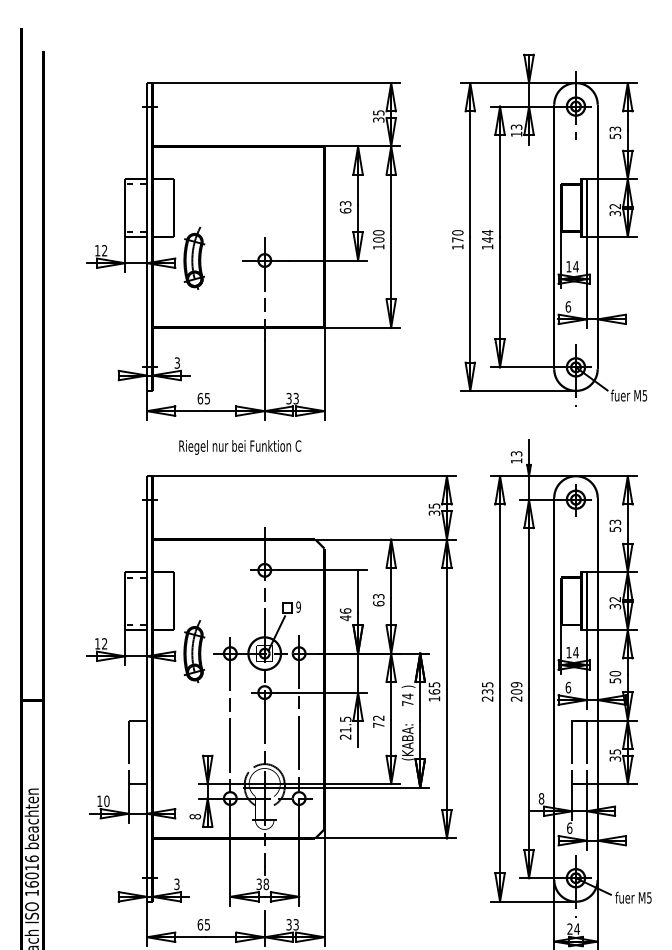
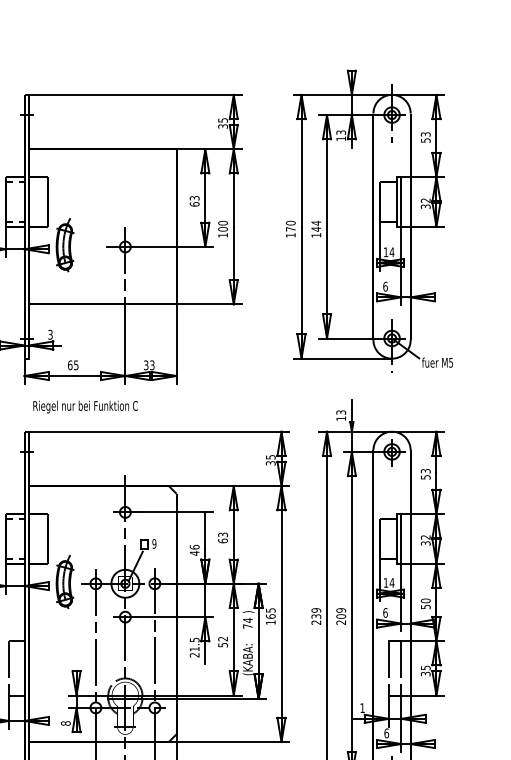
text: (240, 447) -> (85, 407), moved
text: (486, 684) -> (315, 610), 235 -> 239
text: (378, 724) -> (222, 644), 72 -> 52
text: (541, 798) -> (362, 707), 8 -> 1

